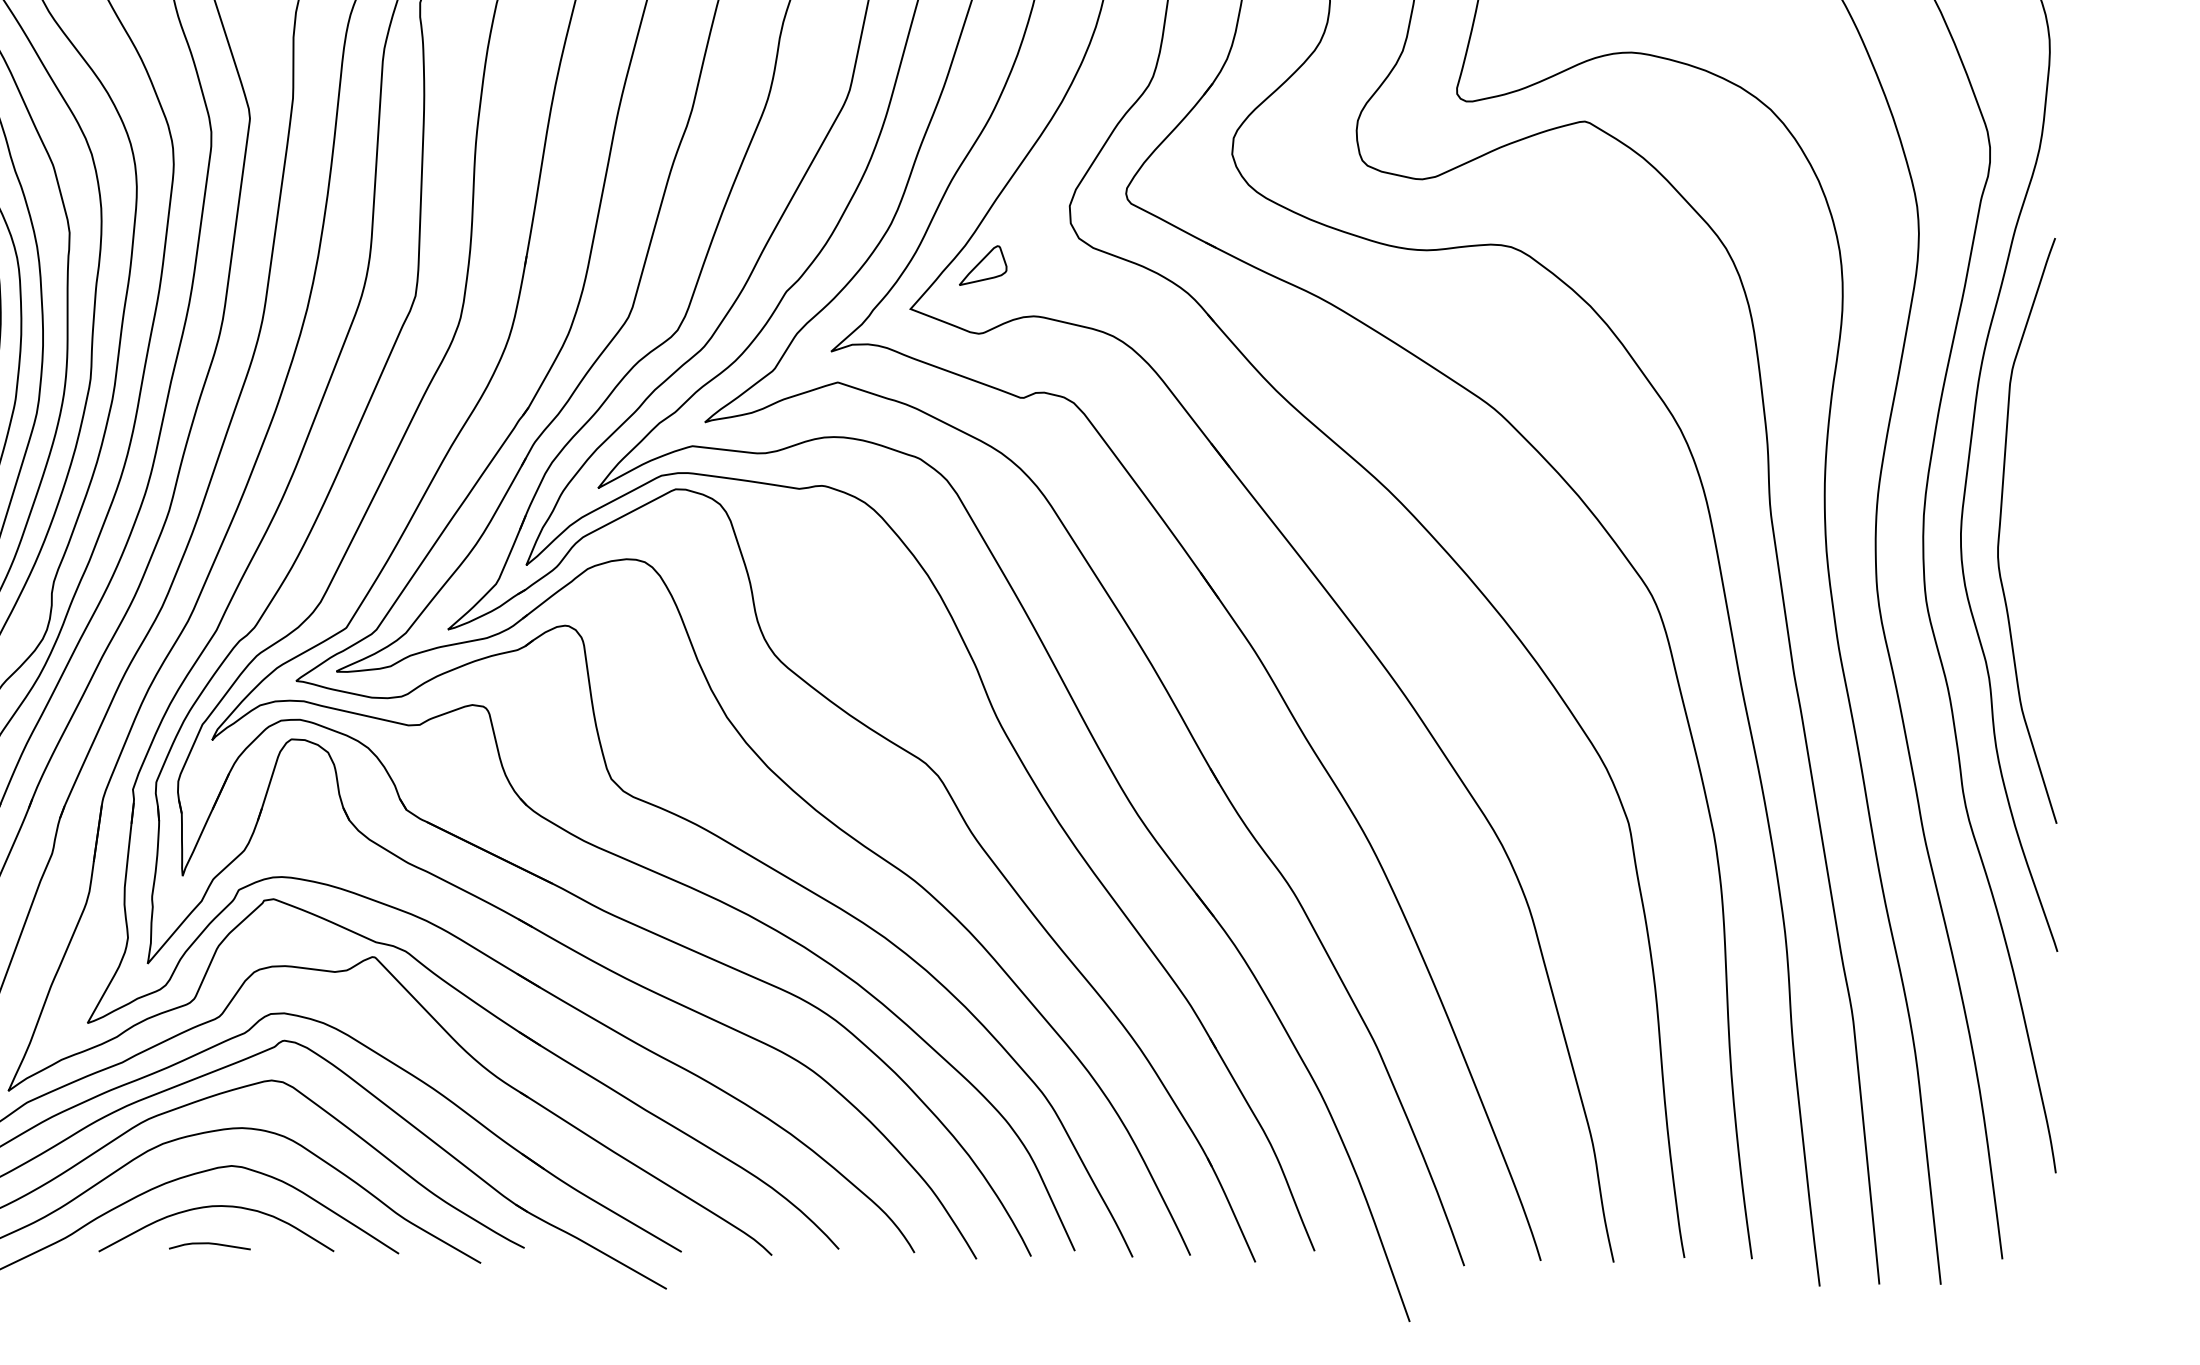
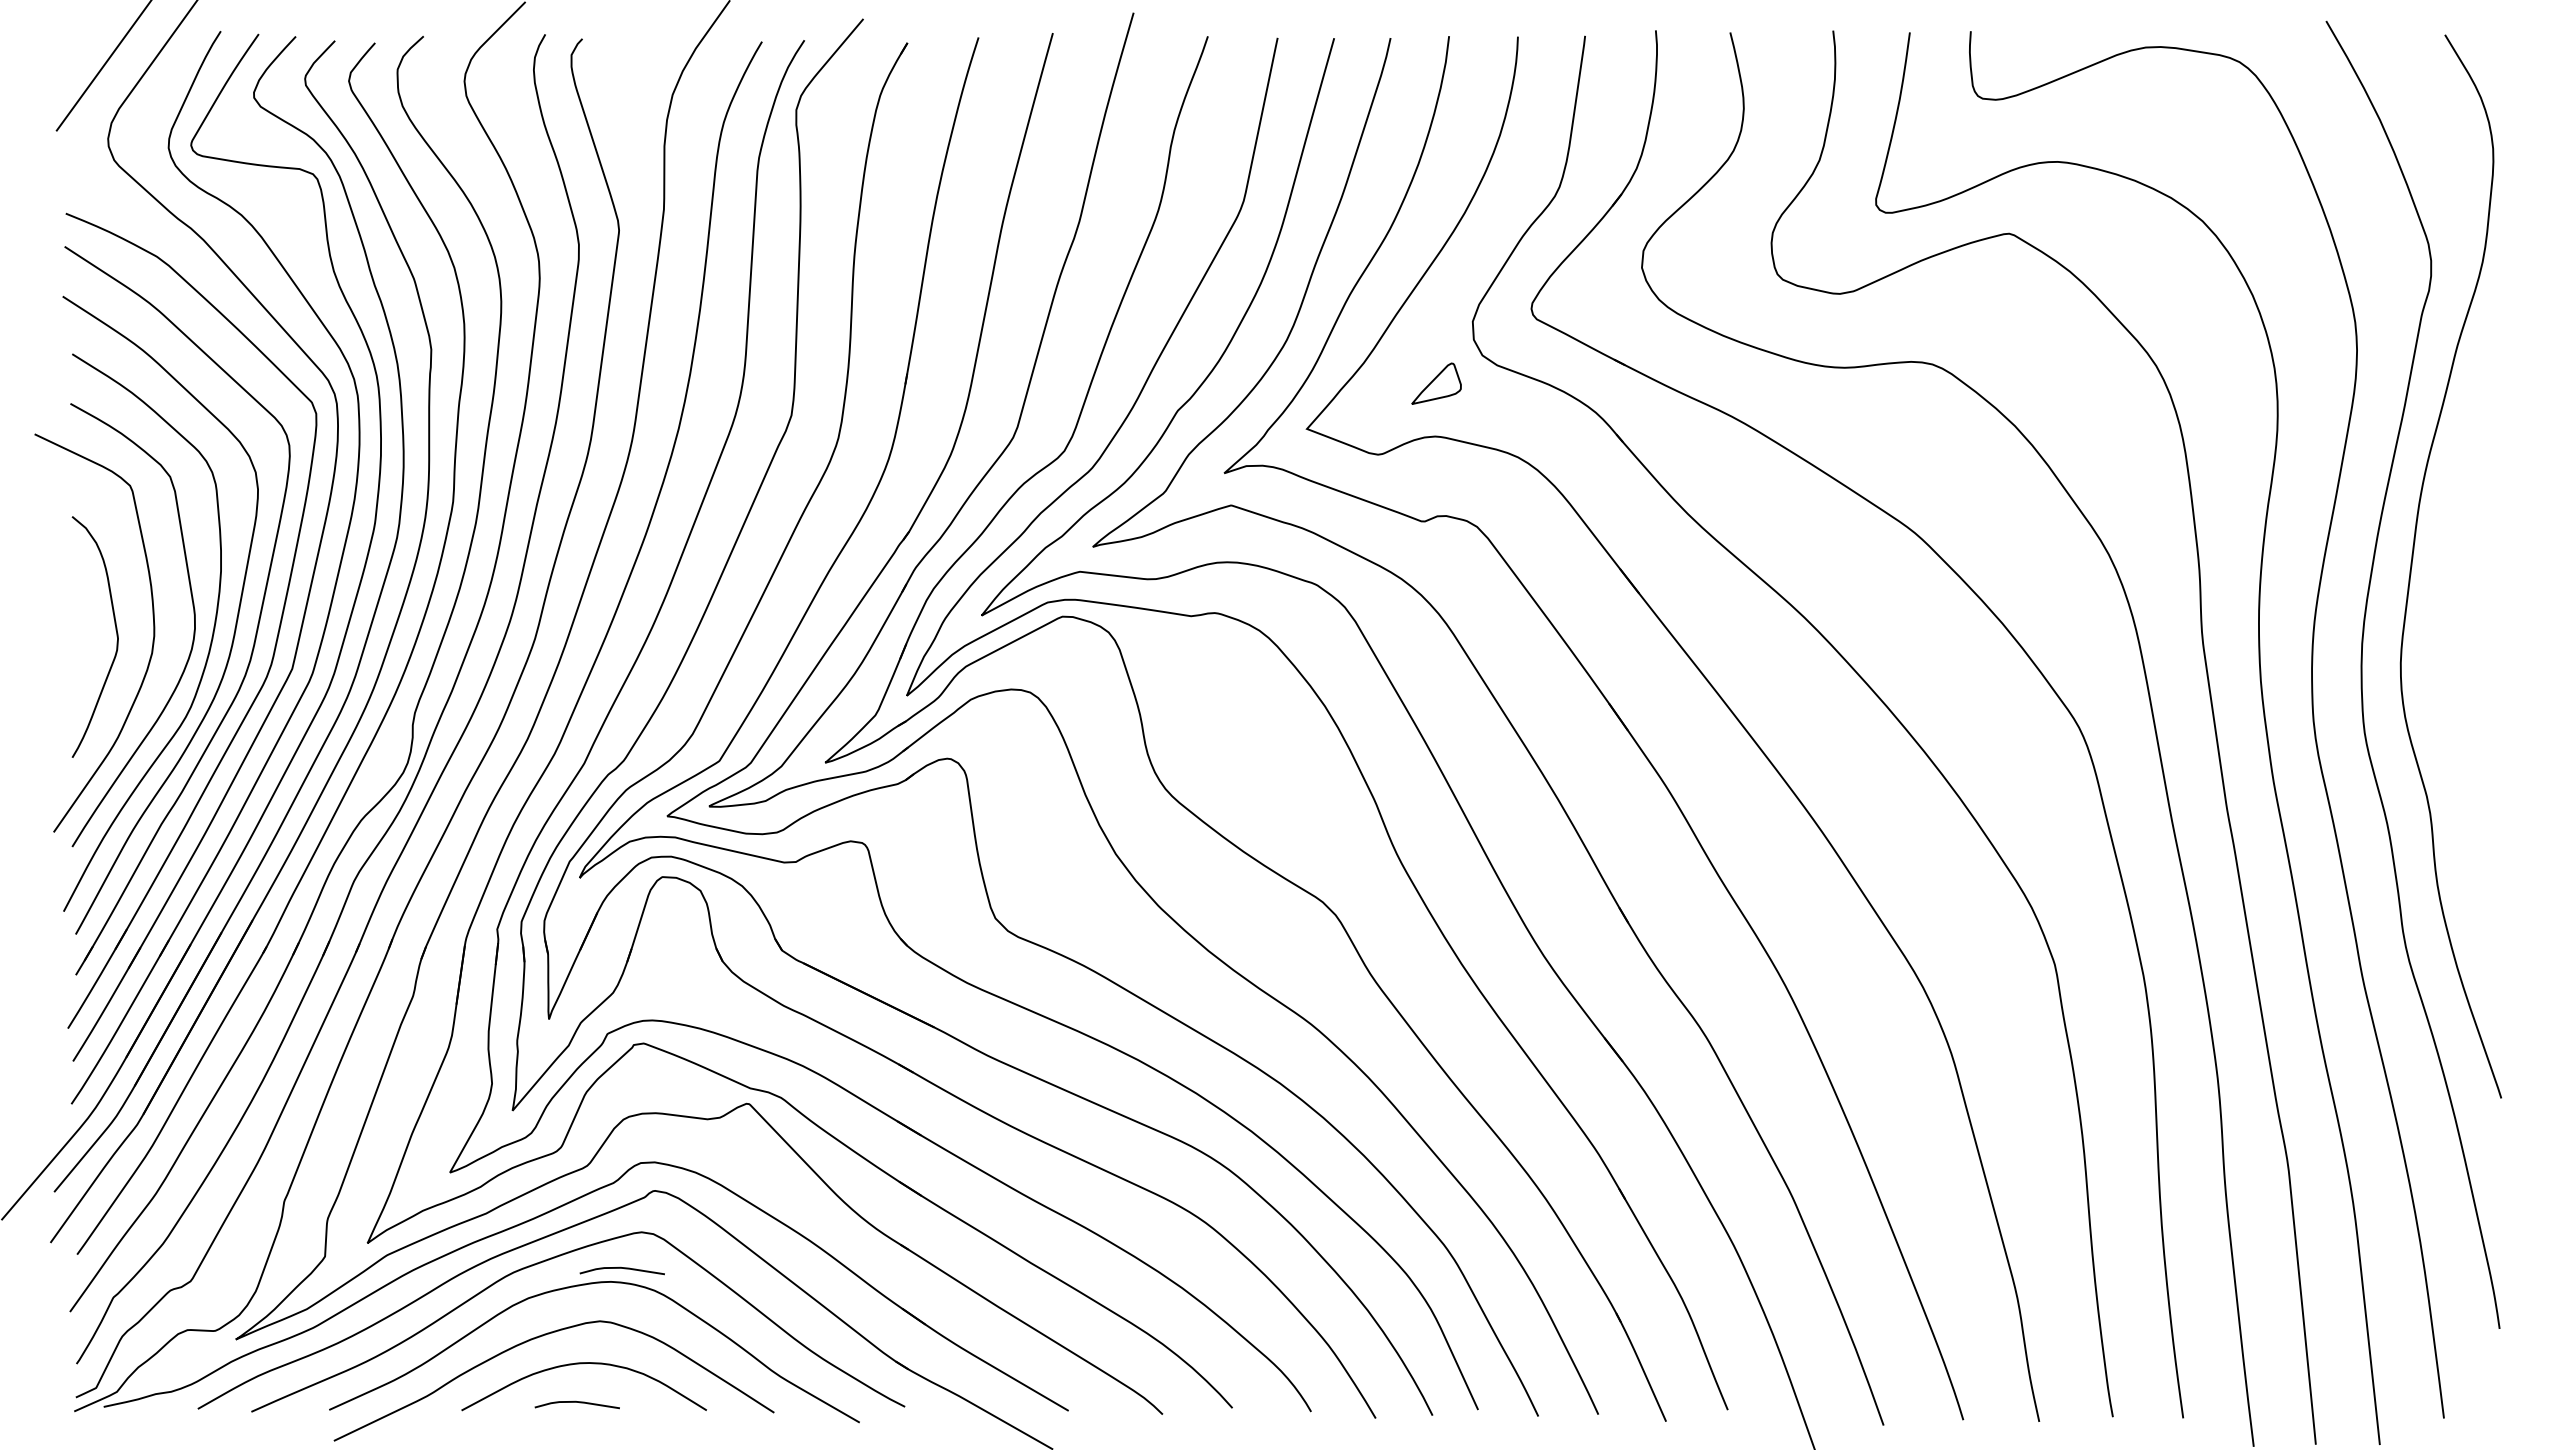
part: (983, 265) -> (1436, 383), moved
curve: (2000, 527) -> (2442, 656), removed
curve: (252, 1115) -> (621, 1268), added

